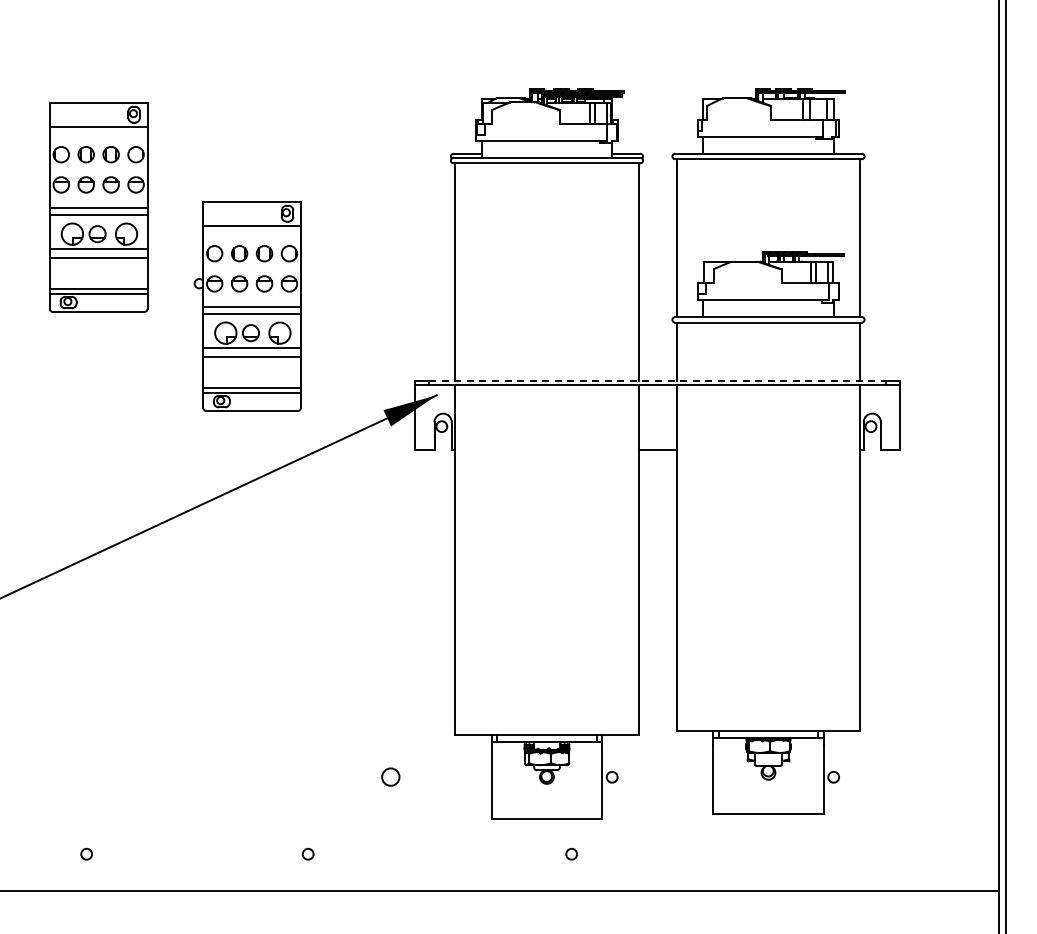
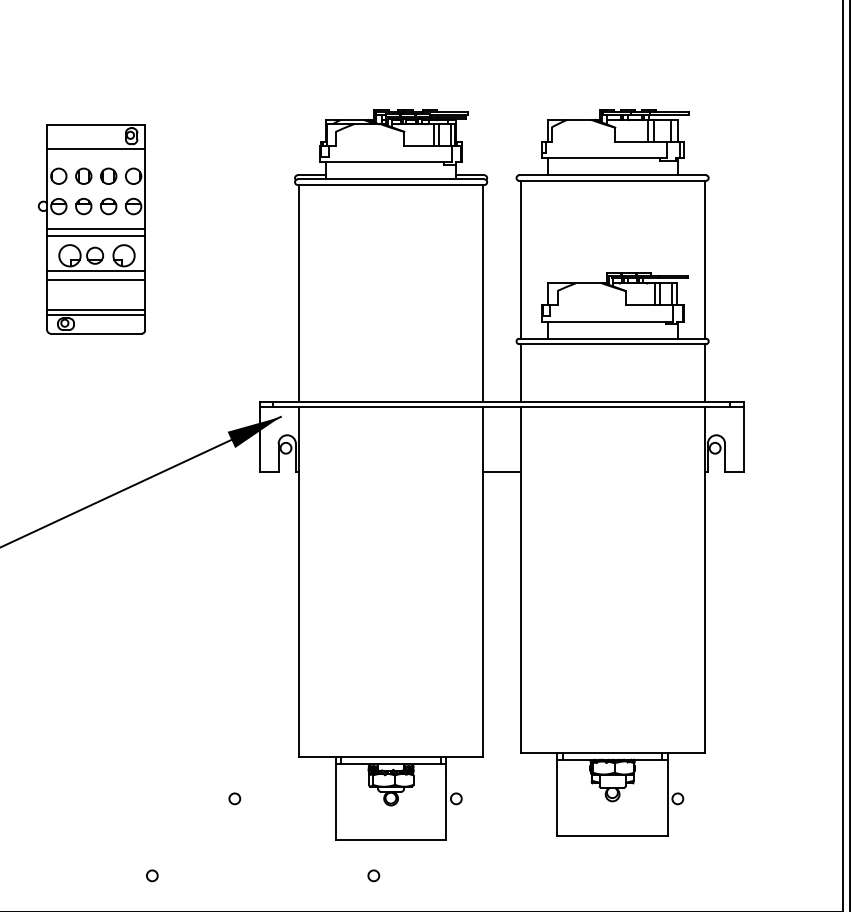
part: (247, 306) -> (91, 229), moved
line: (658, 380) -> (502, 402), dashed -> solid
circle: (390, 777) -> (234, 799), size x0.62
circle: (571, 853) -> (373, 875), moved

